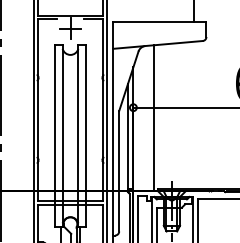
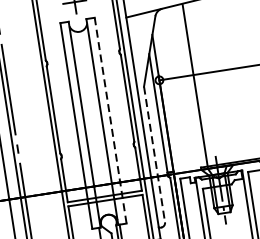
line: (153, 117) -> (195, 86), moved
line: (85, 135) -> (110, 120), solid -> dashed
line: (119, 171) -> (154, 154), solid -> dashed

